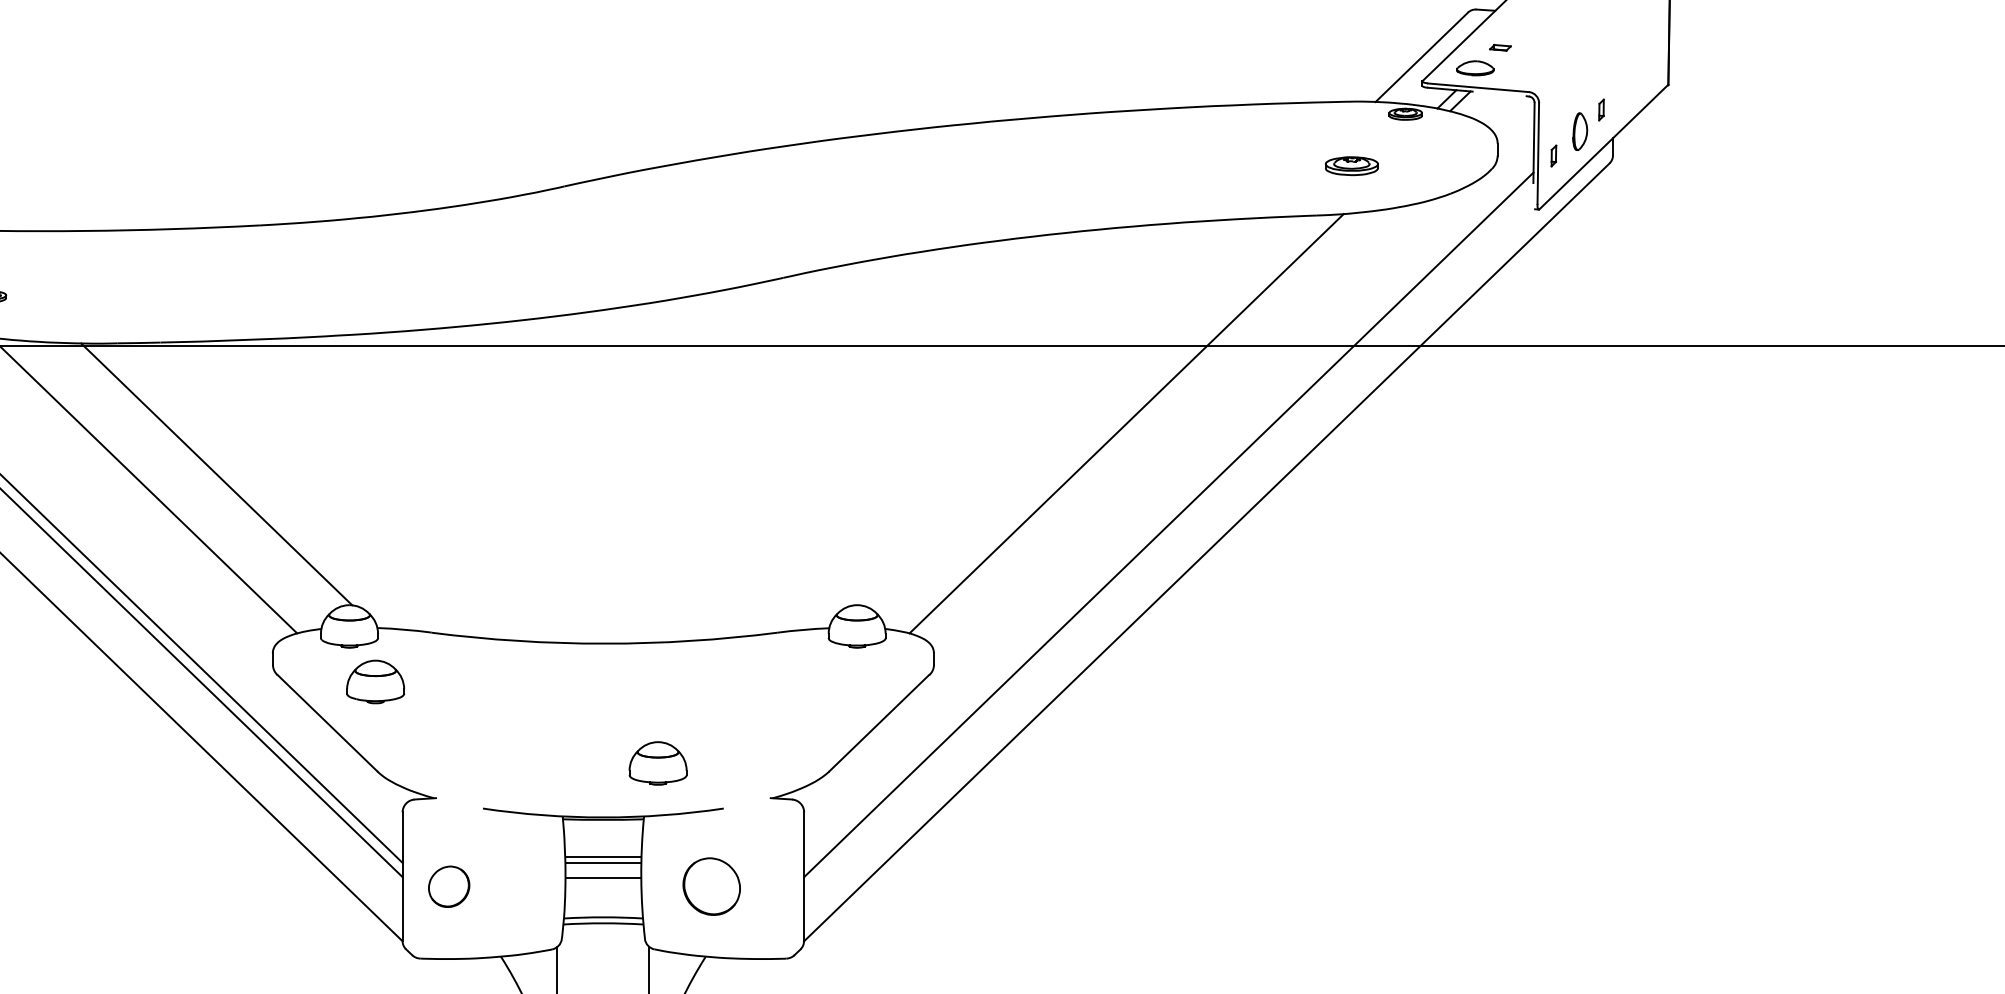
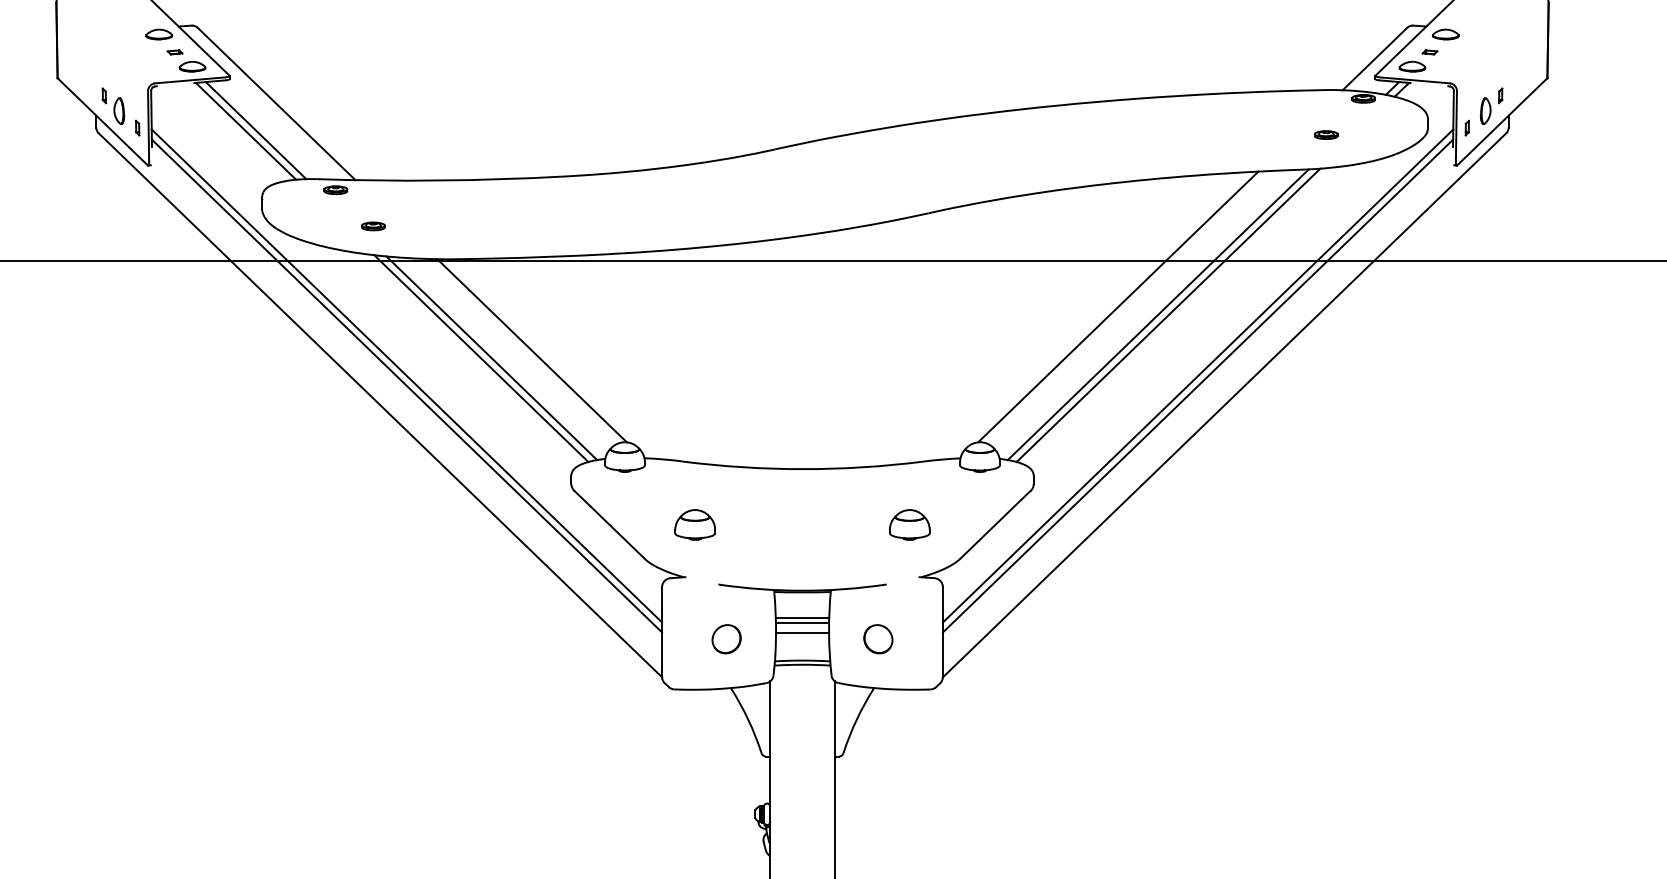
part: (1522, 22) -> (1445, 34), added
part: (1352, 165) -> (1326, 134), size x0.62
line: (1055, 411) -> (1118, 306), added
line: (1110, 422) -> (1157, 314), added
line: (158, 485) -> (491, 358), added
line: (1168, 509) -> (1197, 375), added
part: (376, 681) -> (695, 524), moved
part: (657, 762) -> (909, 524), moved
part: (448, 887) -> (726, 639), moved
part: (712, 887) -> (878, 639), size x0.71

